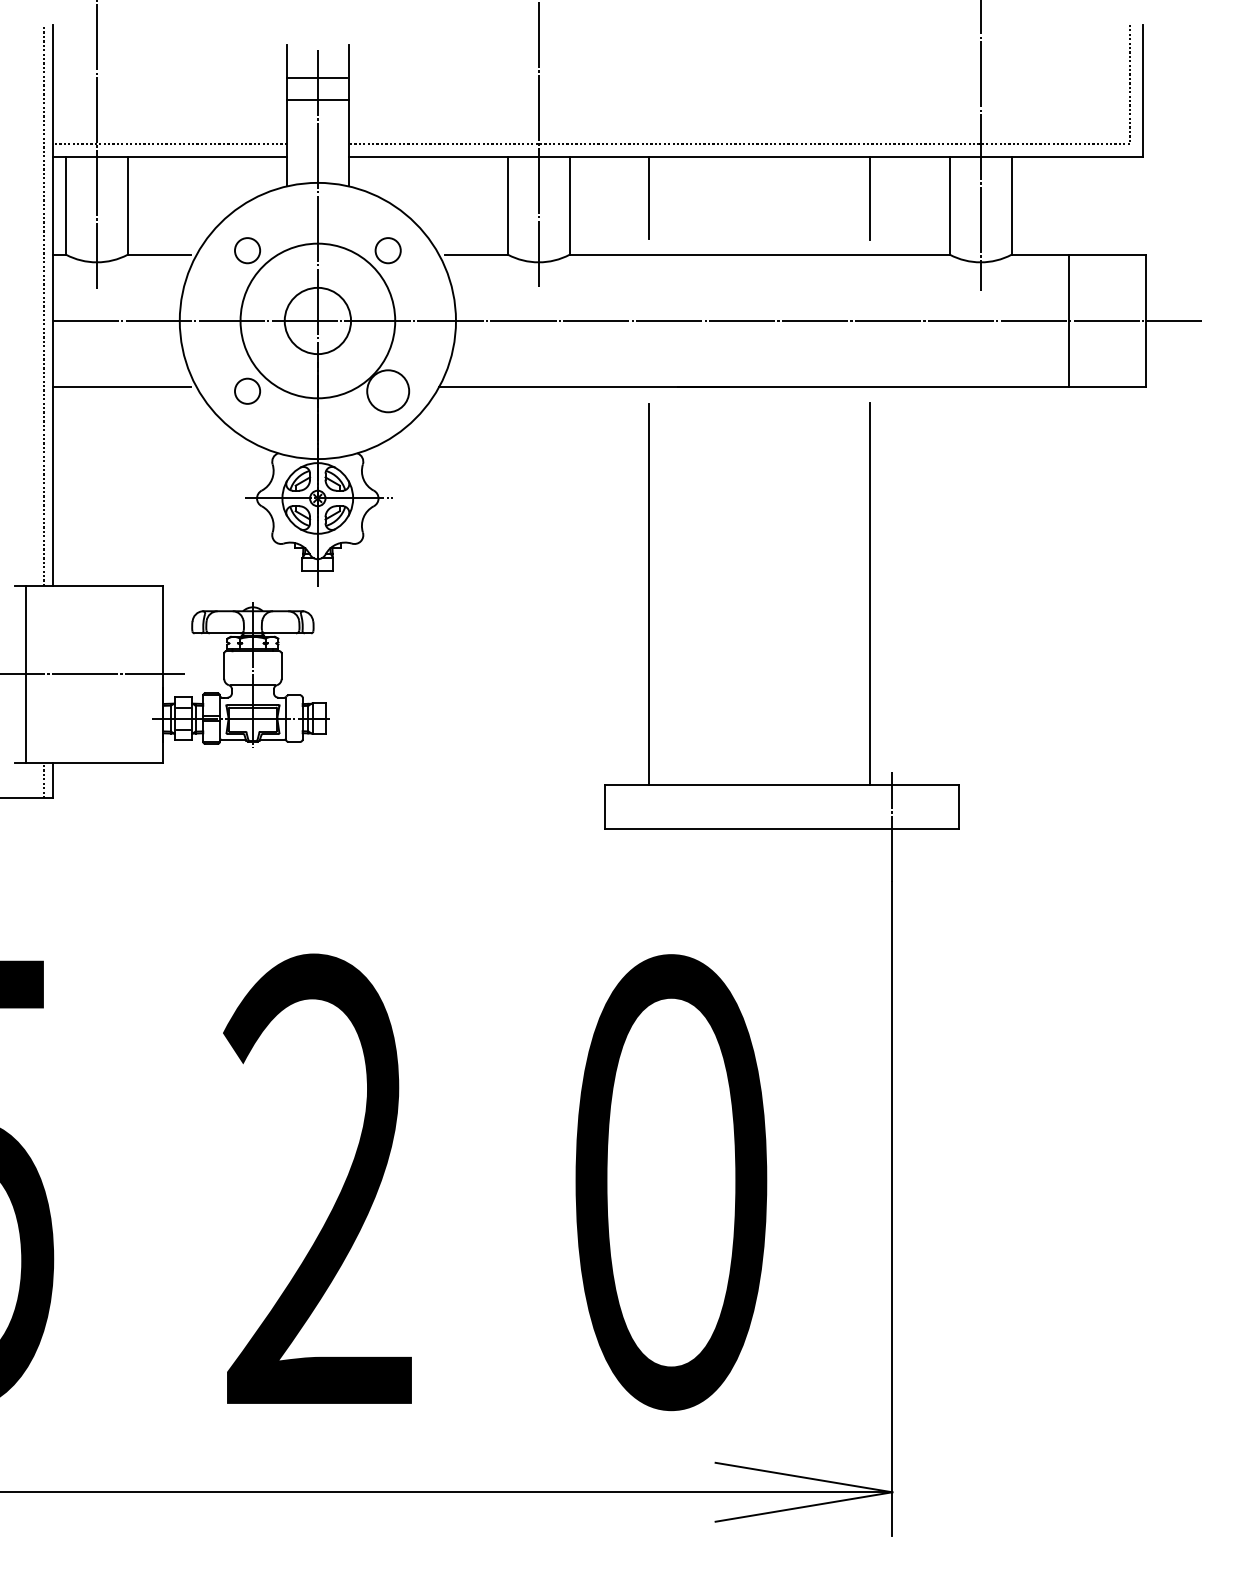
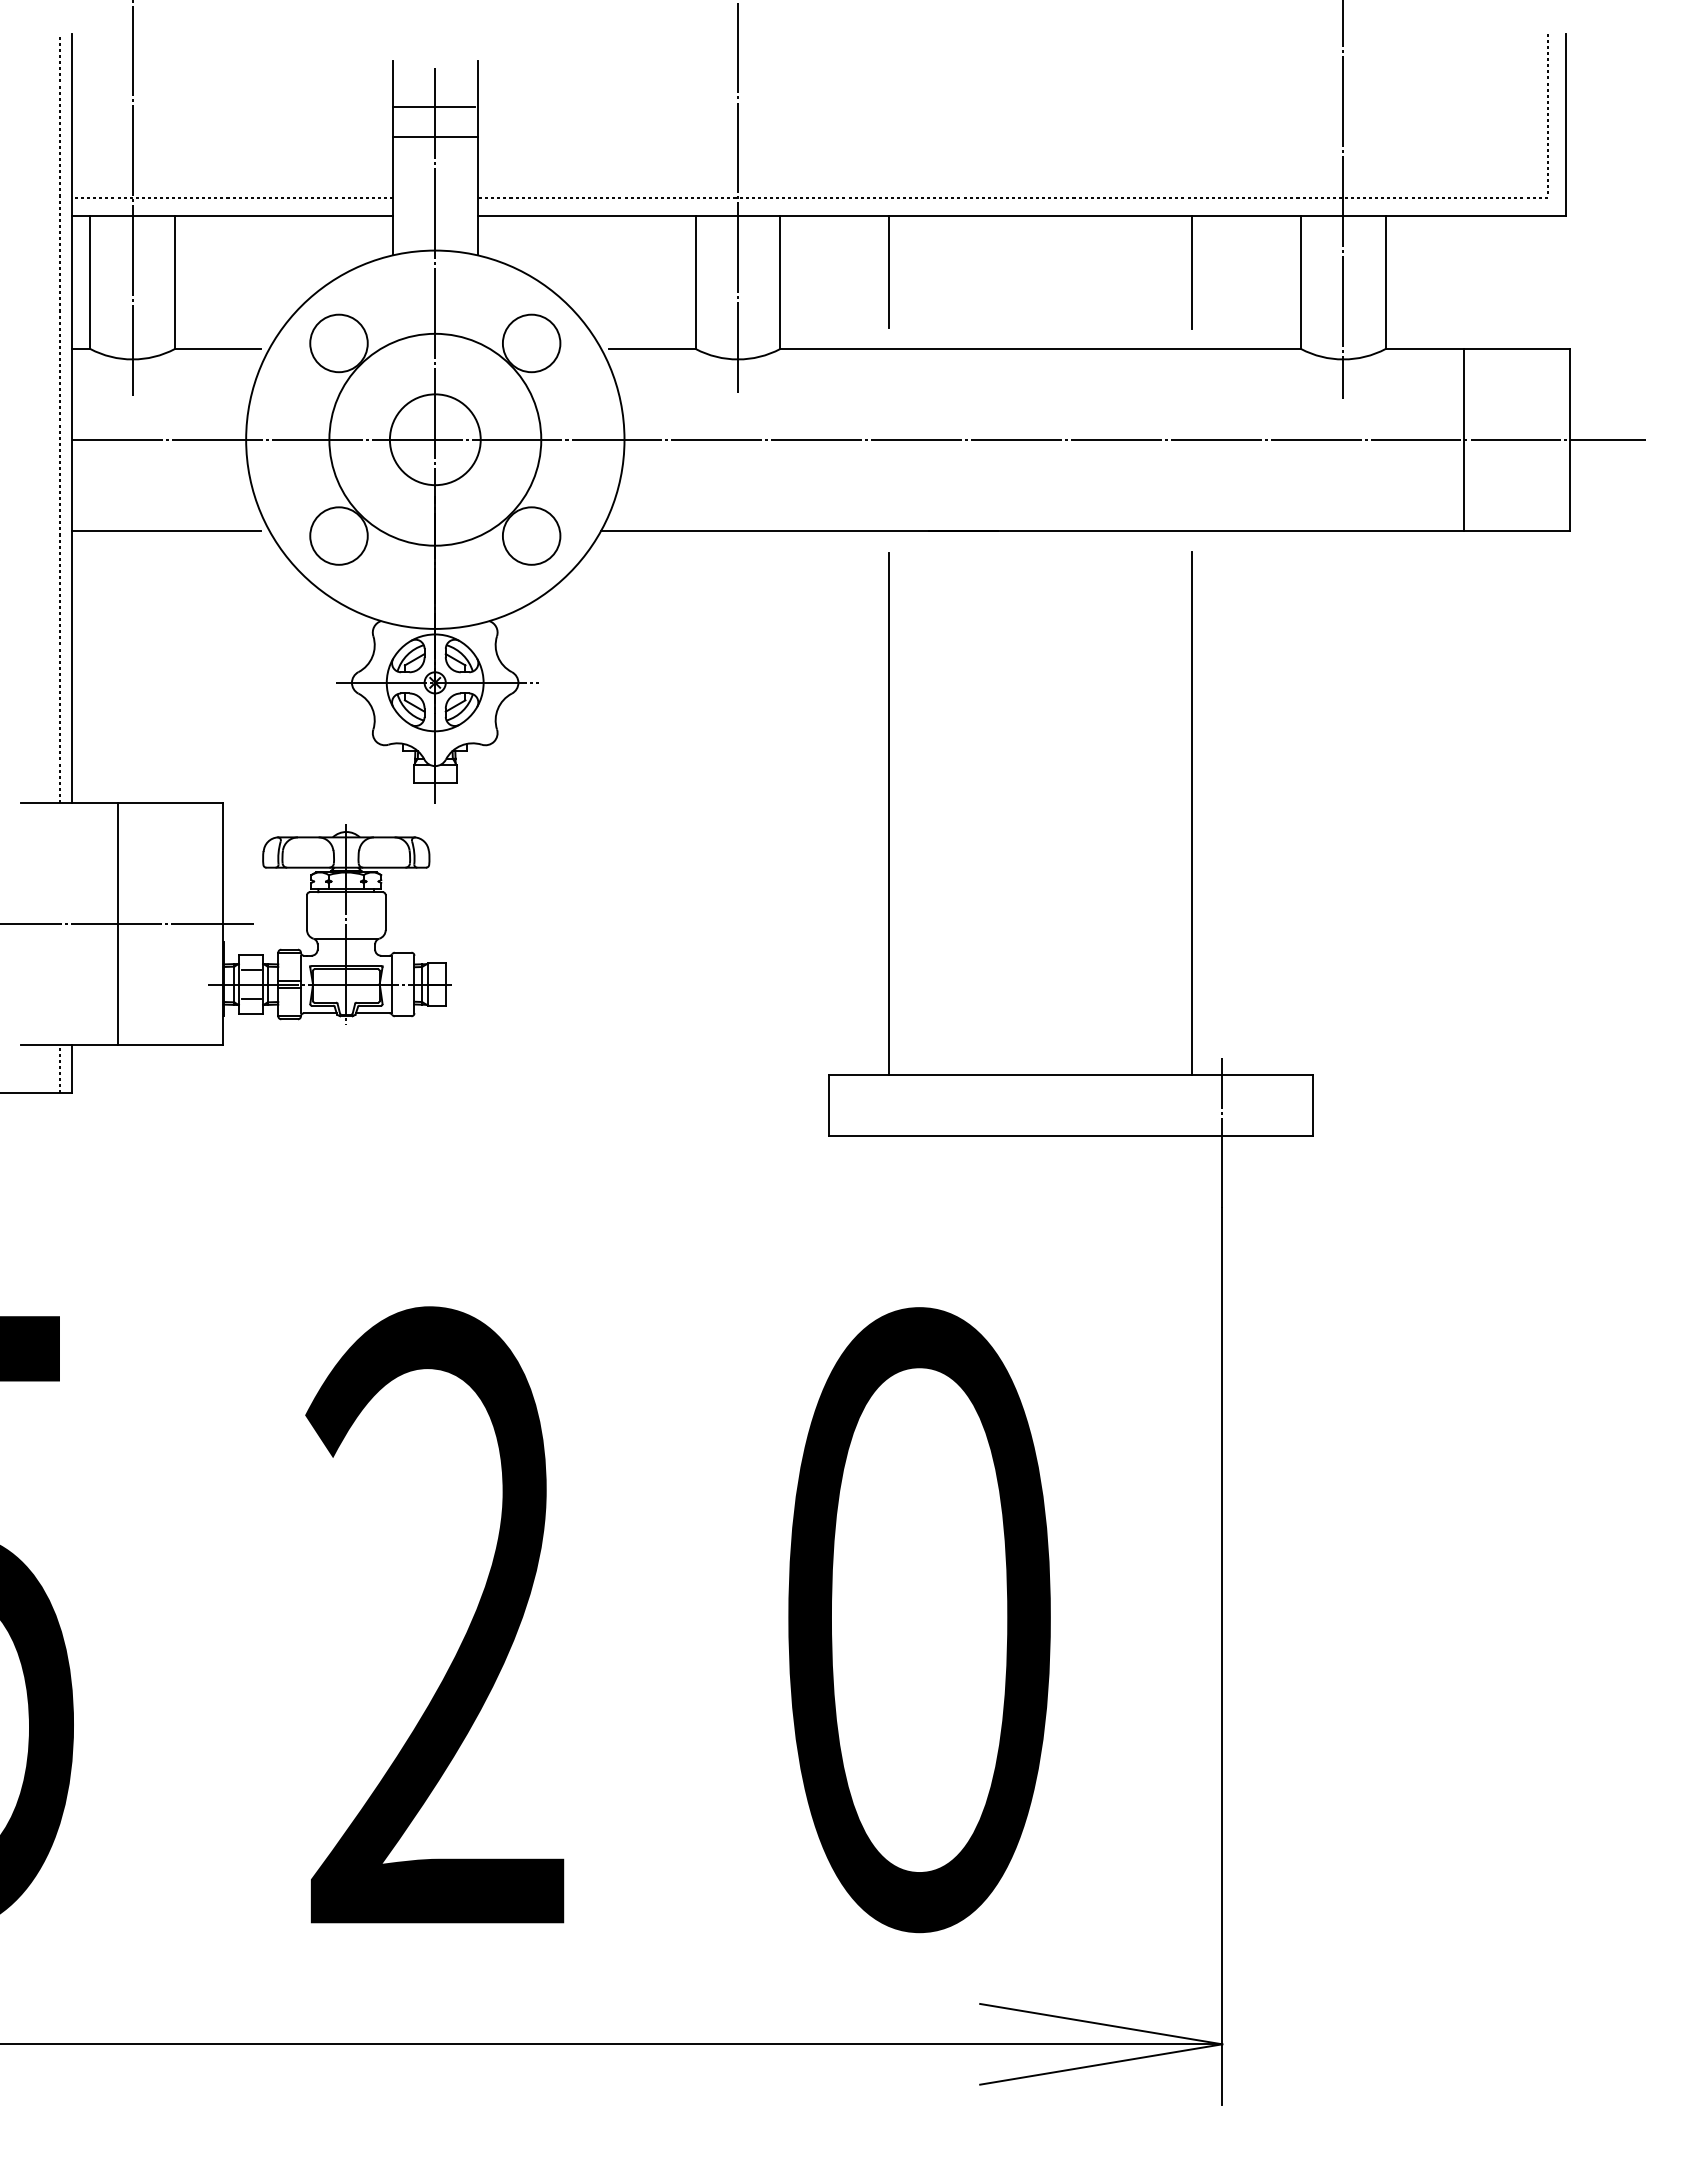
circle: (247, 250) -> (338, 343), size x1.67
circle: (388, 250) -> (532, 343), size x1.67
circle: (247, 391) -> (338, 536), size x1.67
line: (25, 674) -> (116, 924), moved

